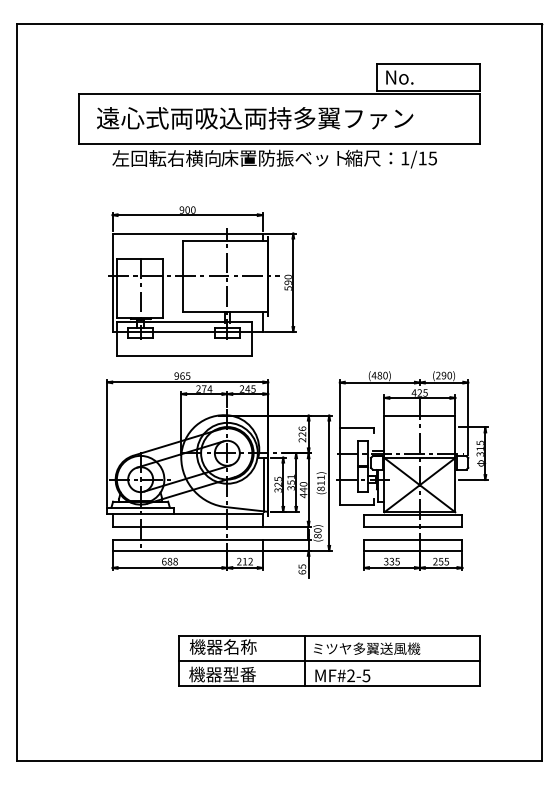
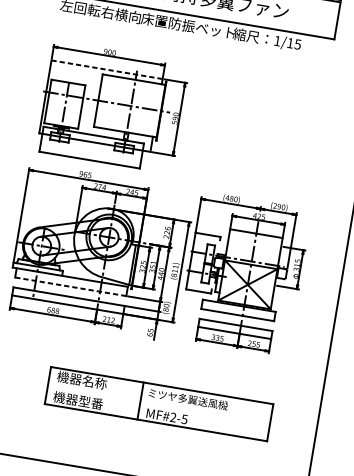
line: (188, 233) -> (107, 69), solid -> dashed
line: (187, 526) -> (70, 286), solid -> dashed
line: (329, 661) -> (159, 404), removed

